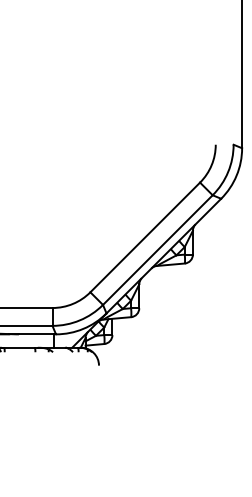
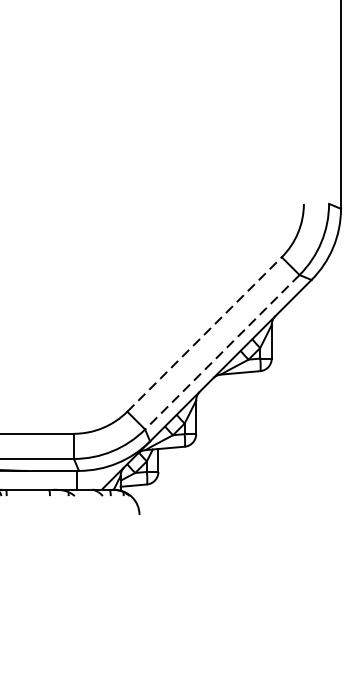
line: (145, 237) -> (204, 334), solid -> dashed
line: (157, 250) -> (221, 352), solid -> dashed

